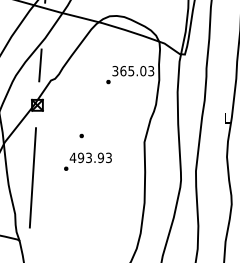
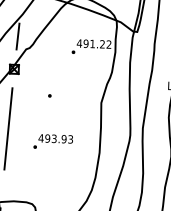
text: (133, 71) -> (94, 44), 365.03 -> 491.22
text: (87, 161) -> (52, 141), moved

